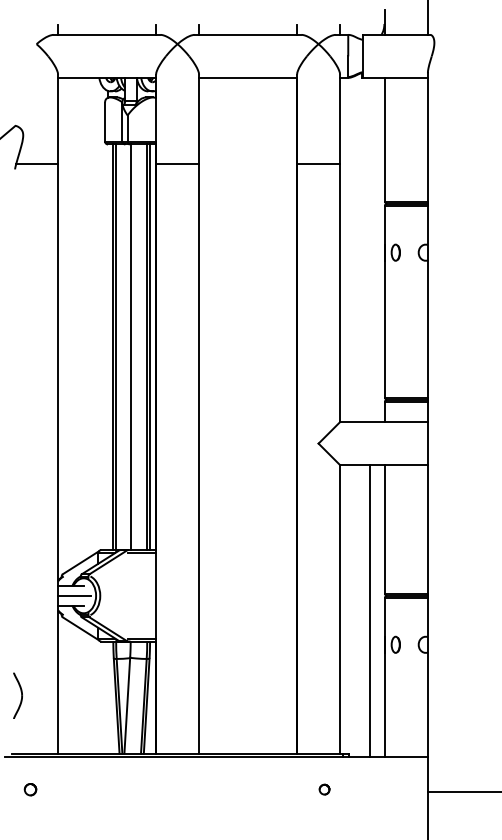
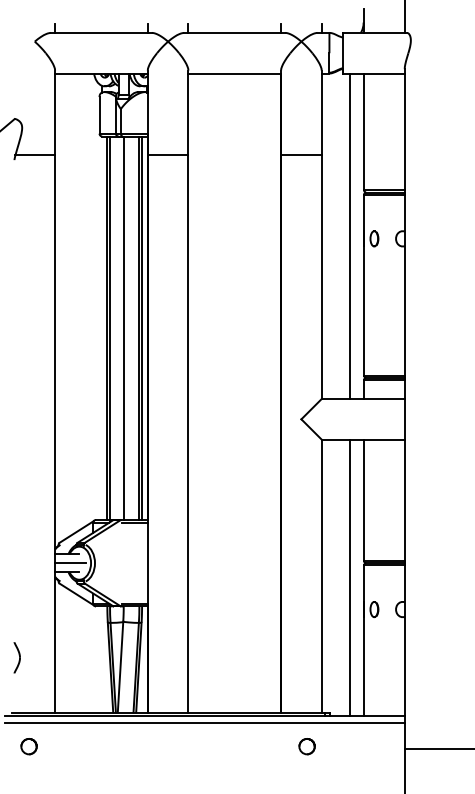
line: (370, 249) -> (350, 235), added
part: (17, 695) -> (16, 657), size x0.71
line: (216, 765) -> (204, 723), added
circle: (30, 789) -> (29, 746), size x1.43
circle: (324, 789) -> (306, 746), size x1.67

